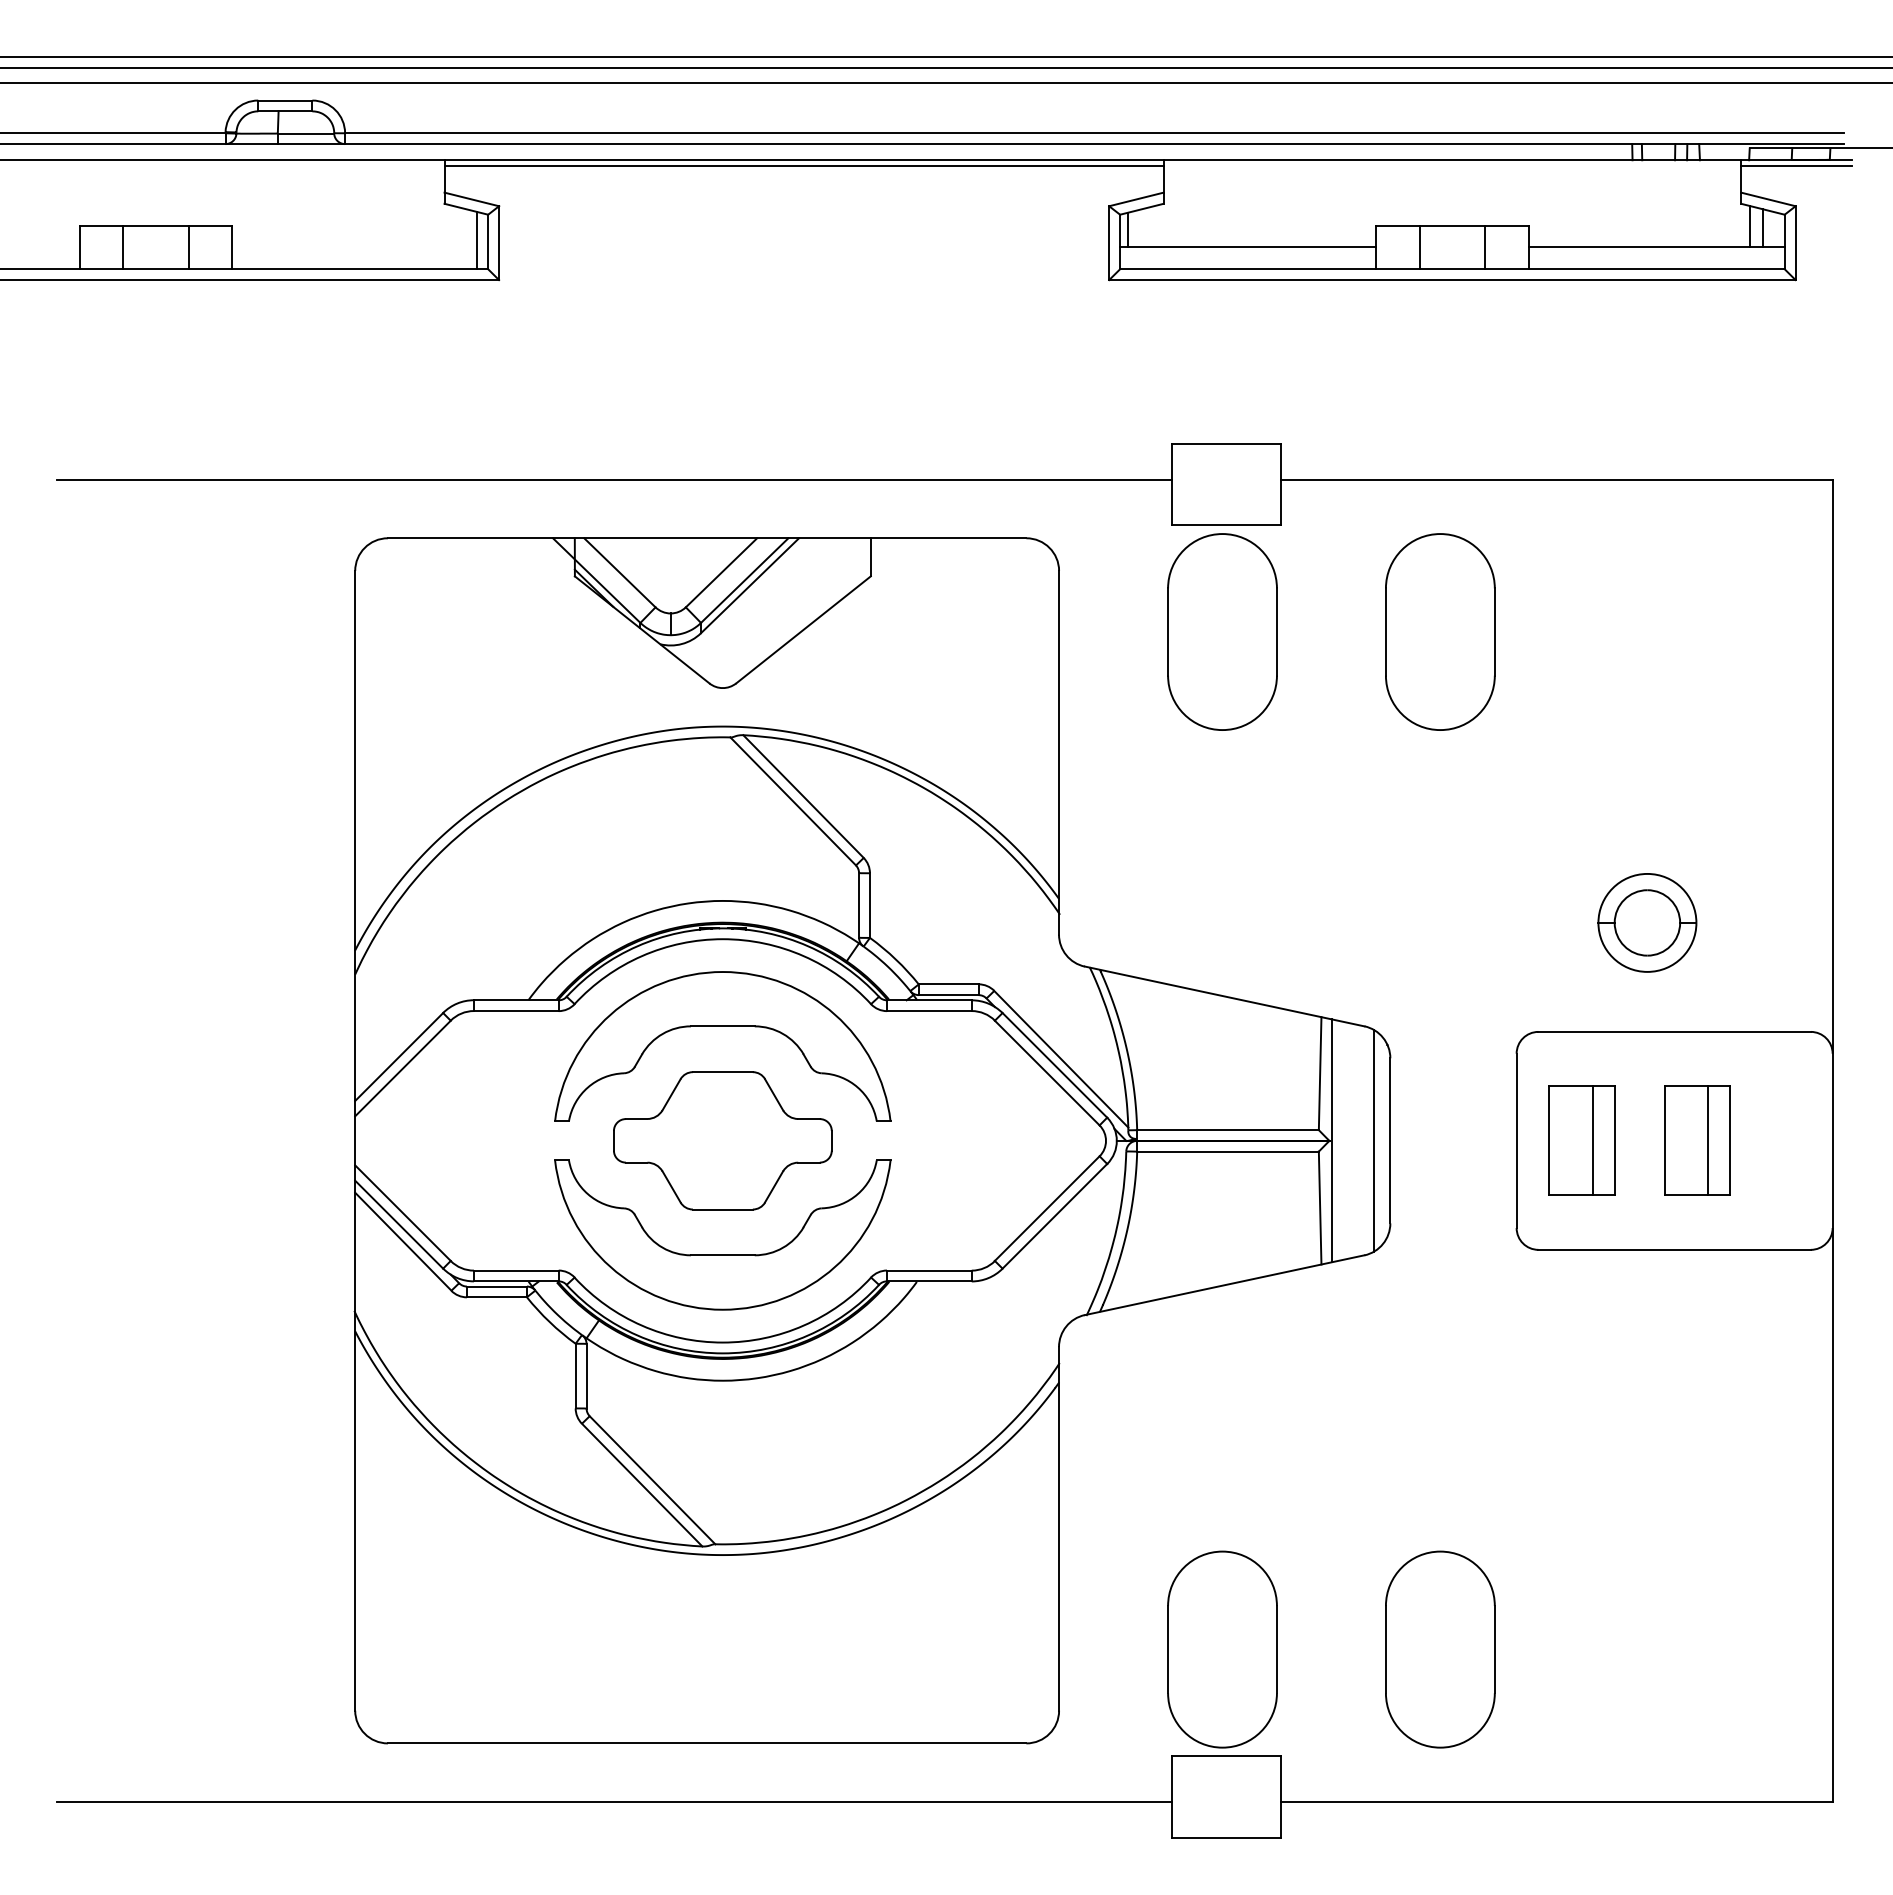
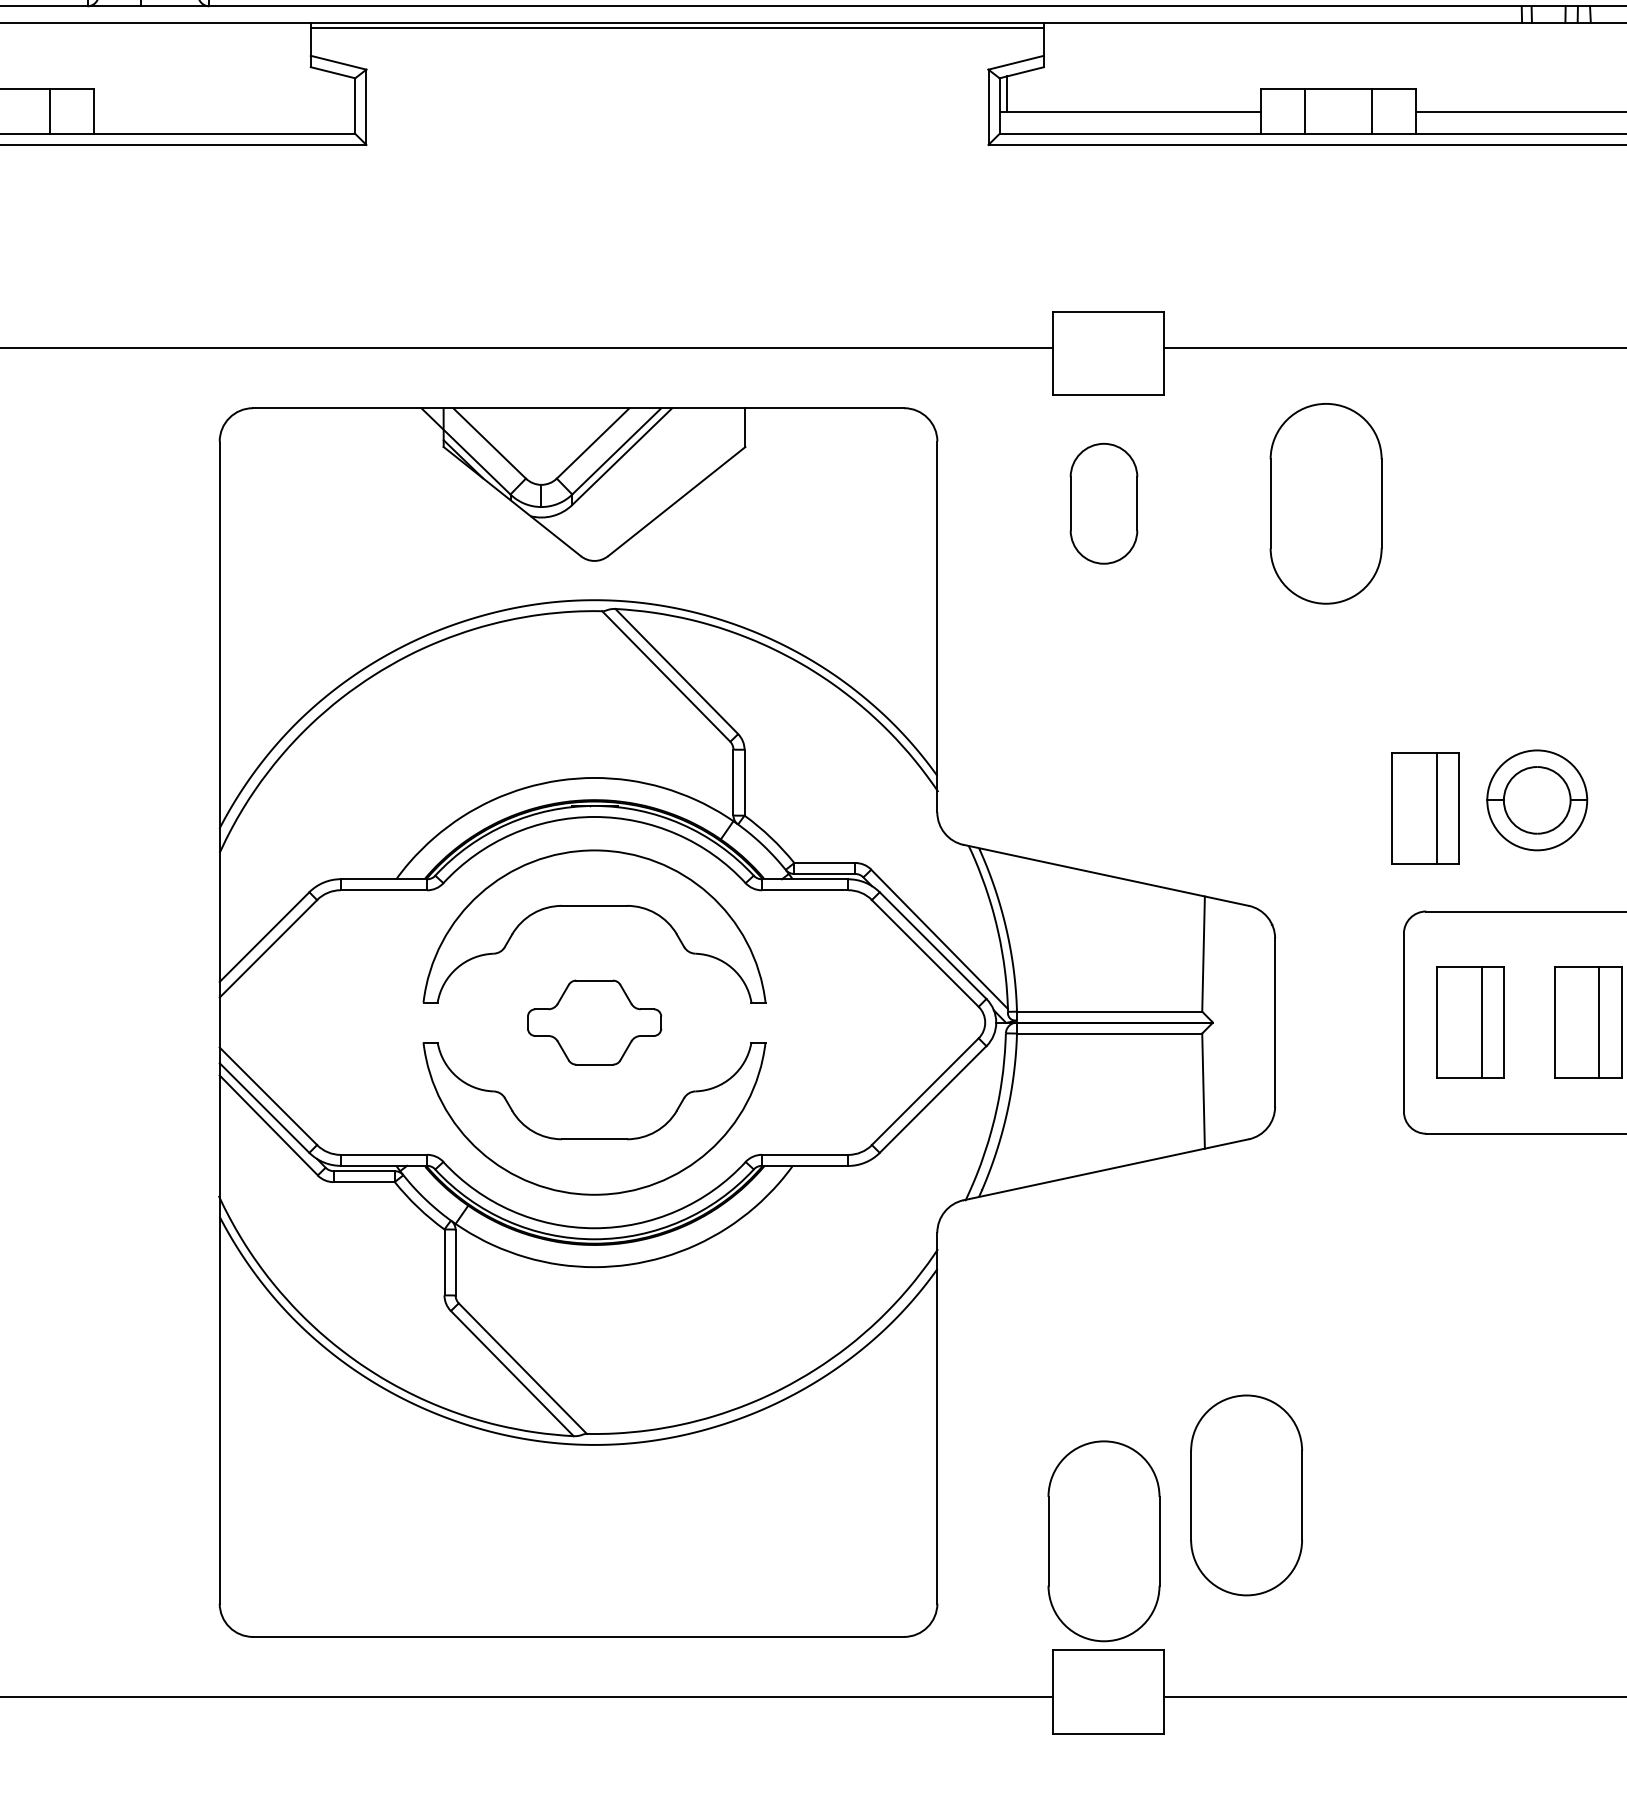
line: (477, 240) -> (344, 104), removed
part: (1222, 631) -> (1103, 503), size x0.6
part: (1537, 930) -> (1425, 808), added
part: (722, 1140) -> (594, 1022), size x0.6
line: (1331, 1140) -> (1215, 1022), removed
line: (1373, 1140) -> (1257, 1022), removed
part: (1440, 1649) -> (1246, 1495), moved

